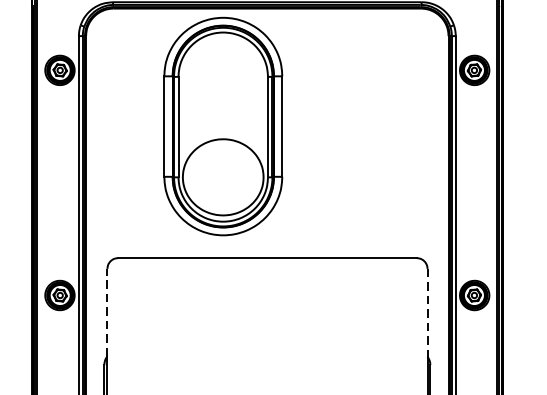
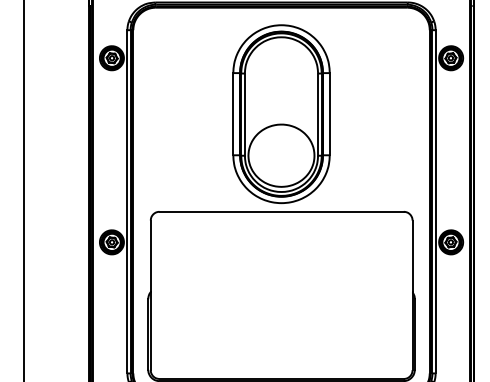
part: (223, 125) -> (281, 113), moved
line: (107, 312) -> (150, 256), dashed -> solid
line: (427, 312) -> (412, 256), dashed -> solid

